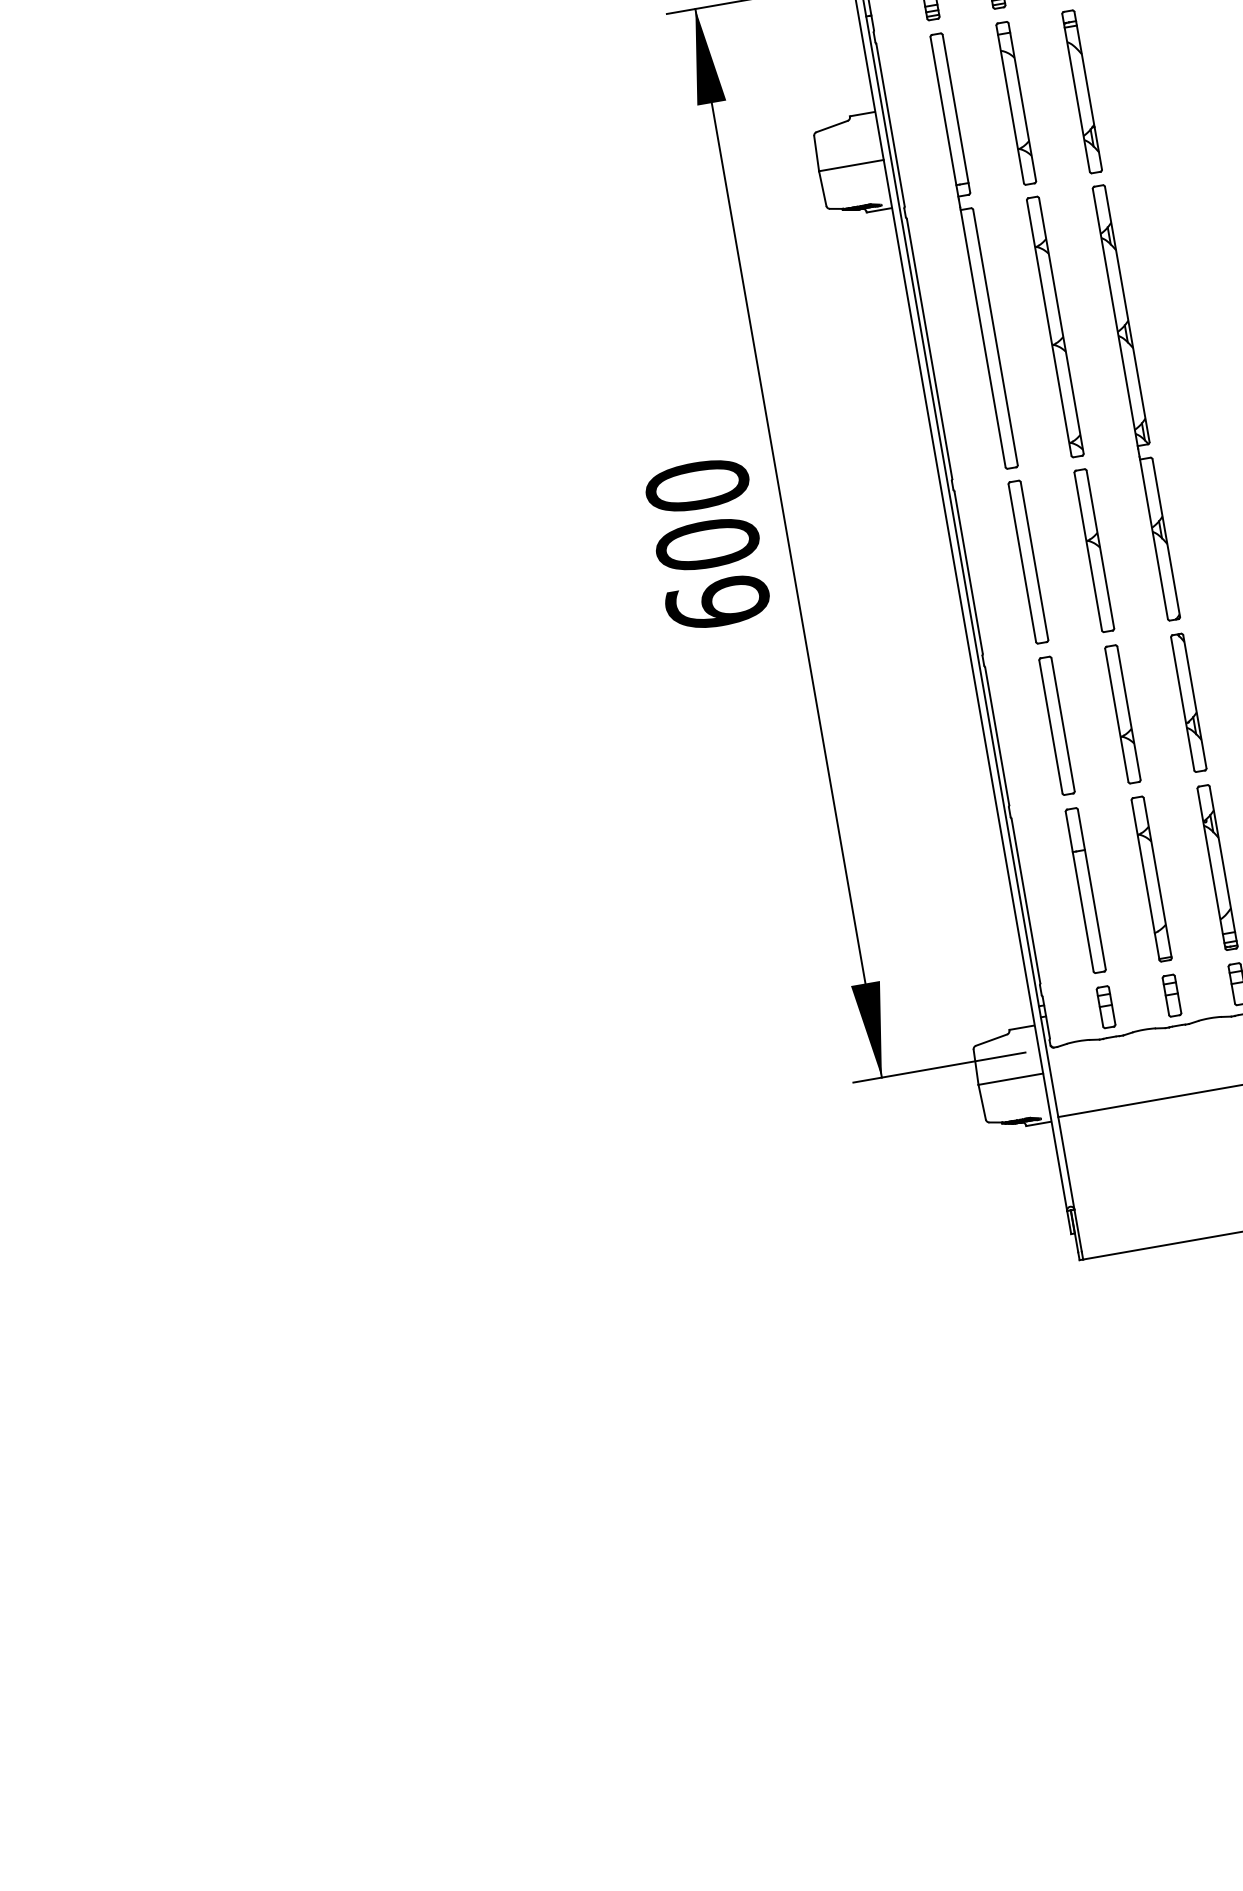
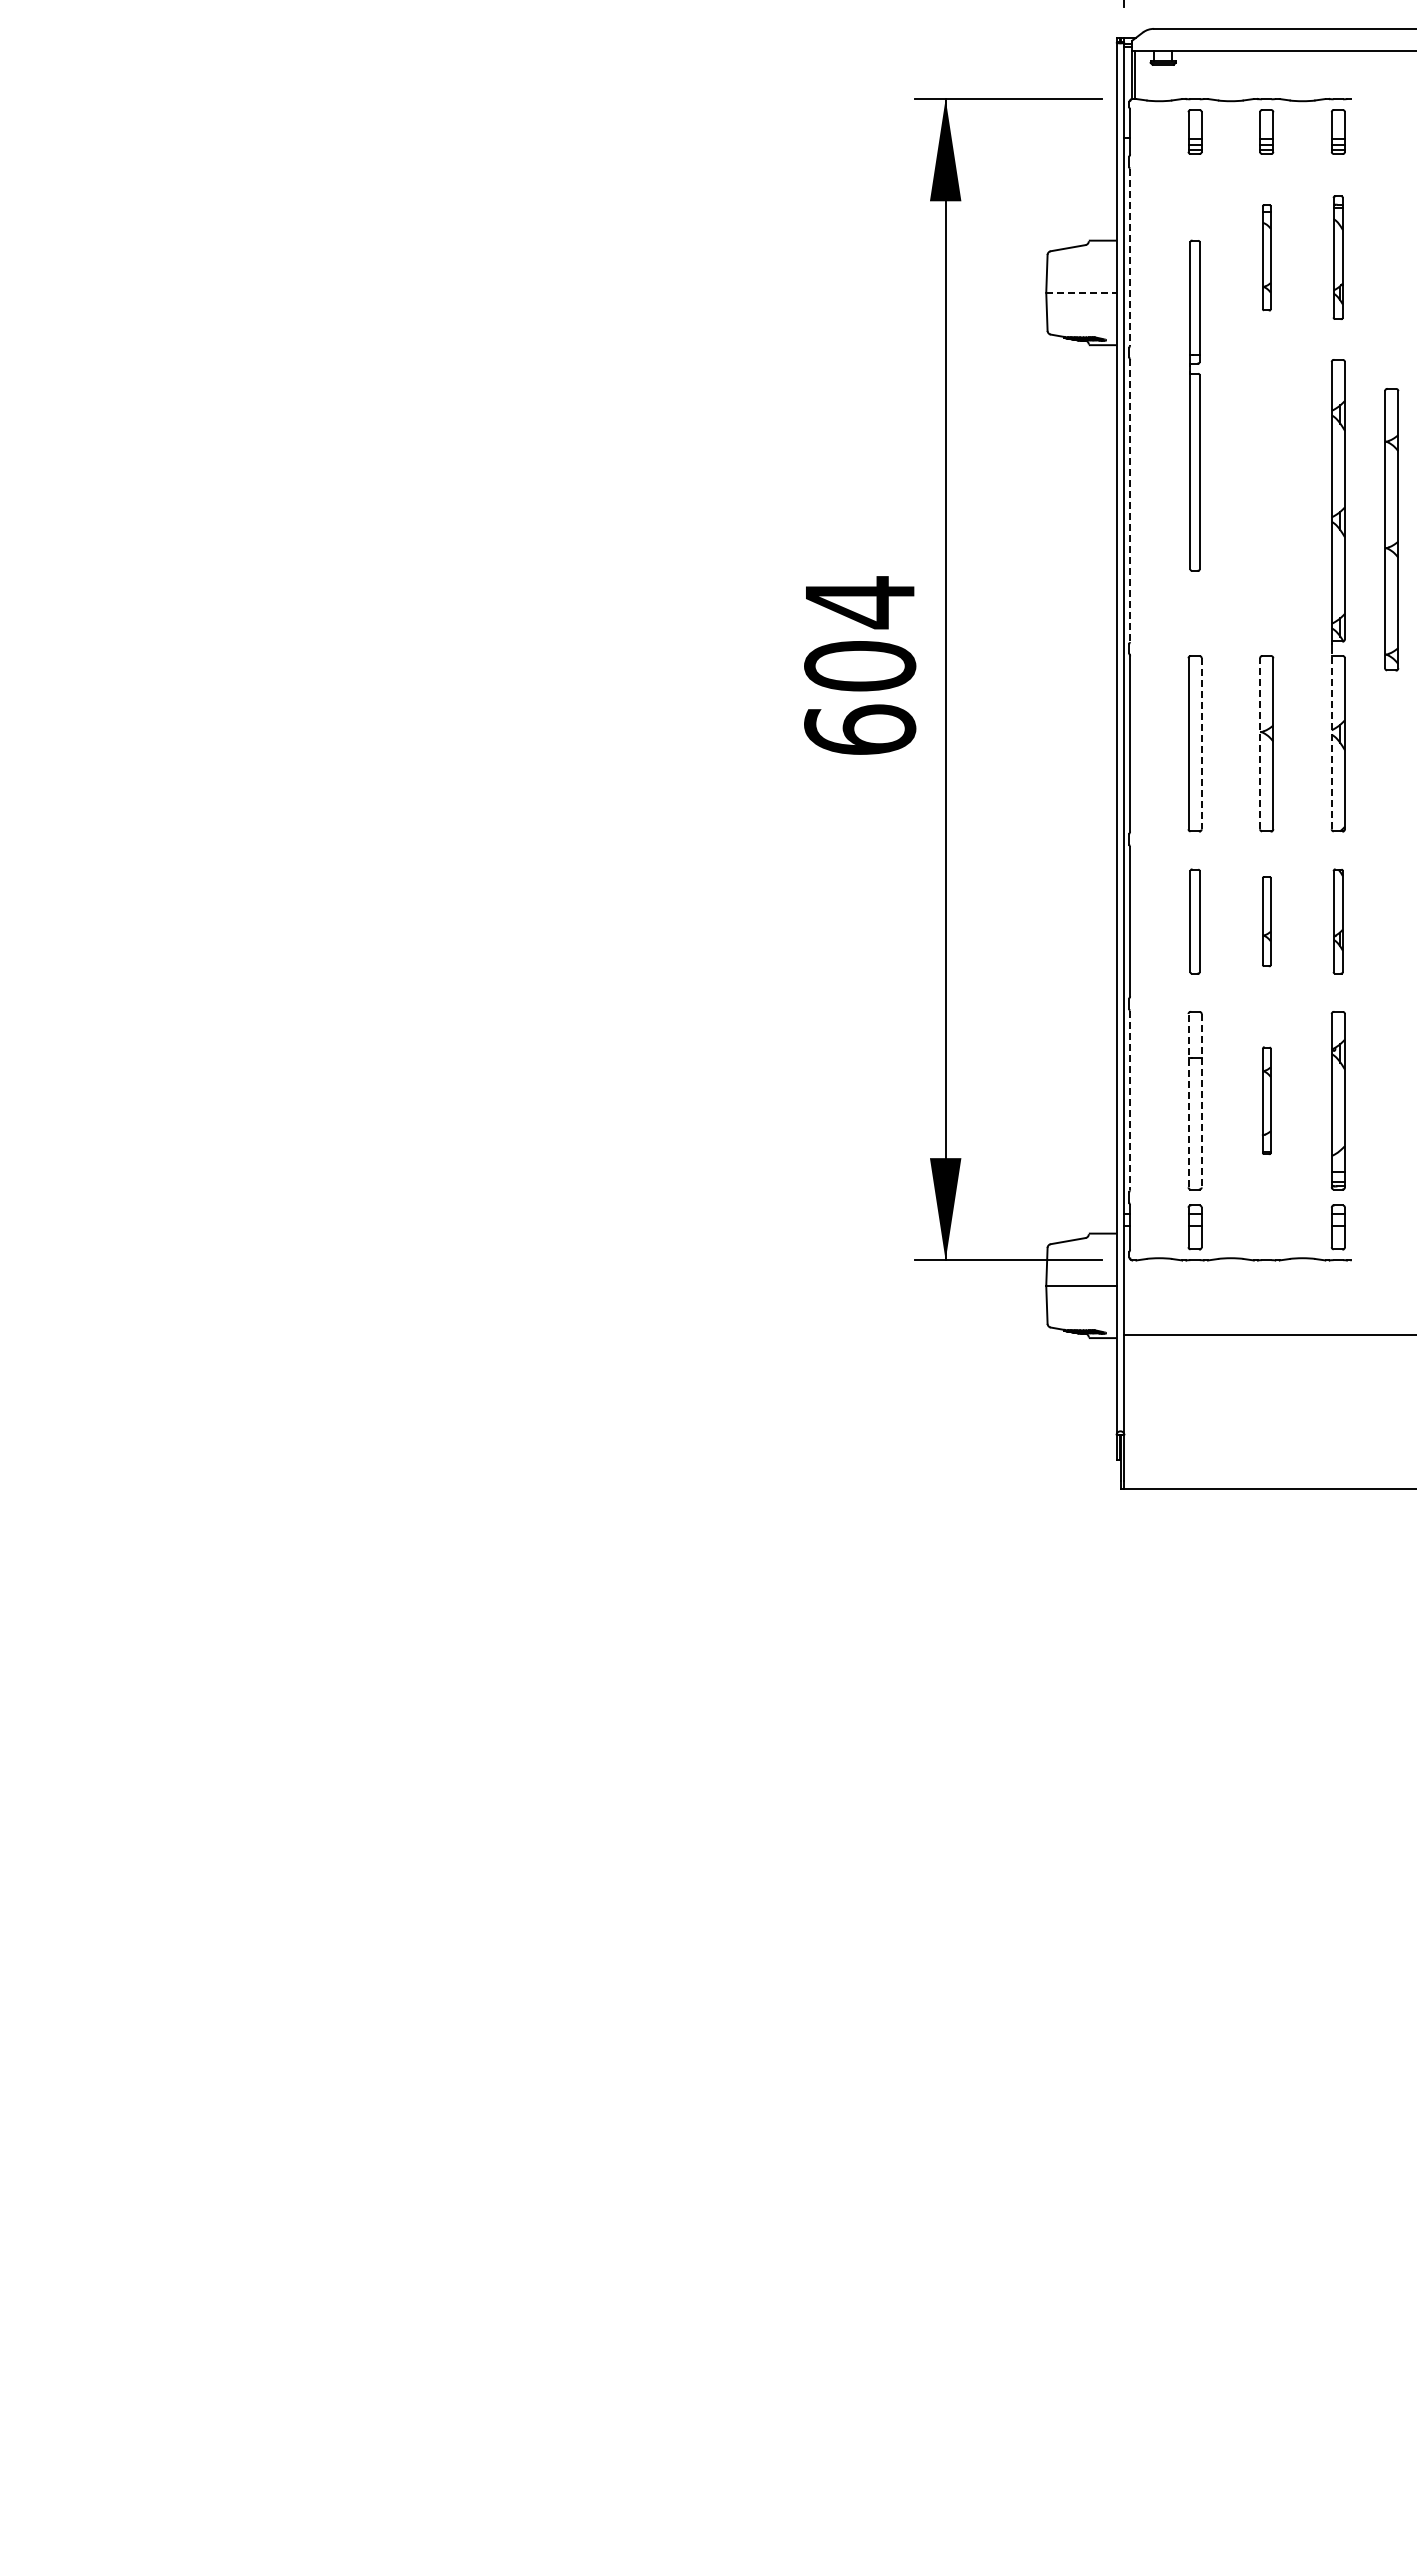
part: (1081, 91) -> (1337, 257), size x0.7
part: (1016, 103) -> (1266, 257), size x0.6
line: (891, 126) -> (1130, 258), solid -> dashed
line: (851, 165) -> (1081, 292), solid -> dashed
part: (973, 251) -> (1194, 405), size x0.7
part: (1055, 326) -> (1391, 529), moved
line: (930, 349) -> (1130, 501), solid -> dashed
text: (697, 485) -> (860, 602), 600 -> 604
line: (1153, 537) -> (1331, 740), solid -> dashed
line: (1088, 551) -> (1260, 743), solid -> dashed
line: (1034, 560) -> (1201, 743), solid -> dashed
part: (1187, 702) -> (1337, 921), size x0.7
part: (1122, 714) -> (1266, 921), size x0.6
part: (1056, 725) -> (1194, 921), size x0.7
part: (1151, 878) -> (1266, 1100), size x0.6
line: (1091, 889) -> (1201, 1100), solid -> dashed
line: (1079, 891) -> (1188, 1100), solid -> dashed
line: (1026, 900) -> (1130, 1100), solid -> dashed
part: (1171, 995) -> (1266, 1227), removed

